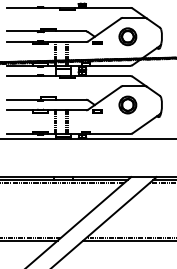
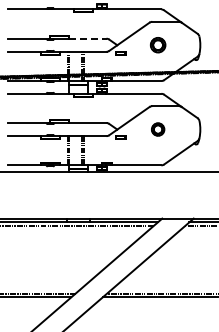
line: (70, 31) -> (87, 38), solid -> dashed
part: (127, 36) -> (157, 44), size x0.7
part: (127, 104) -> (157, 129), size x0.6

